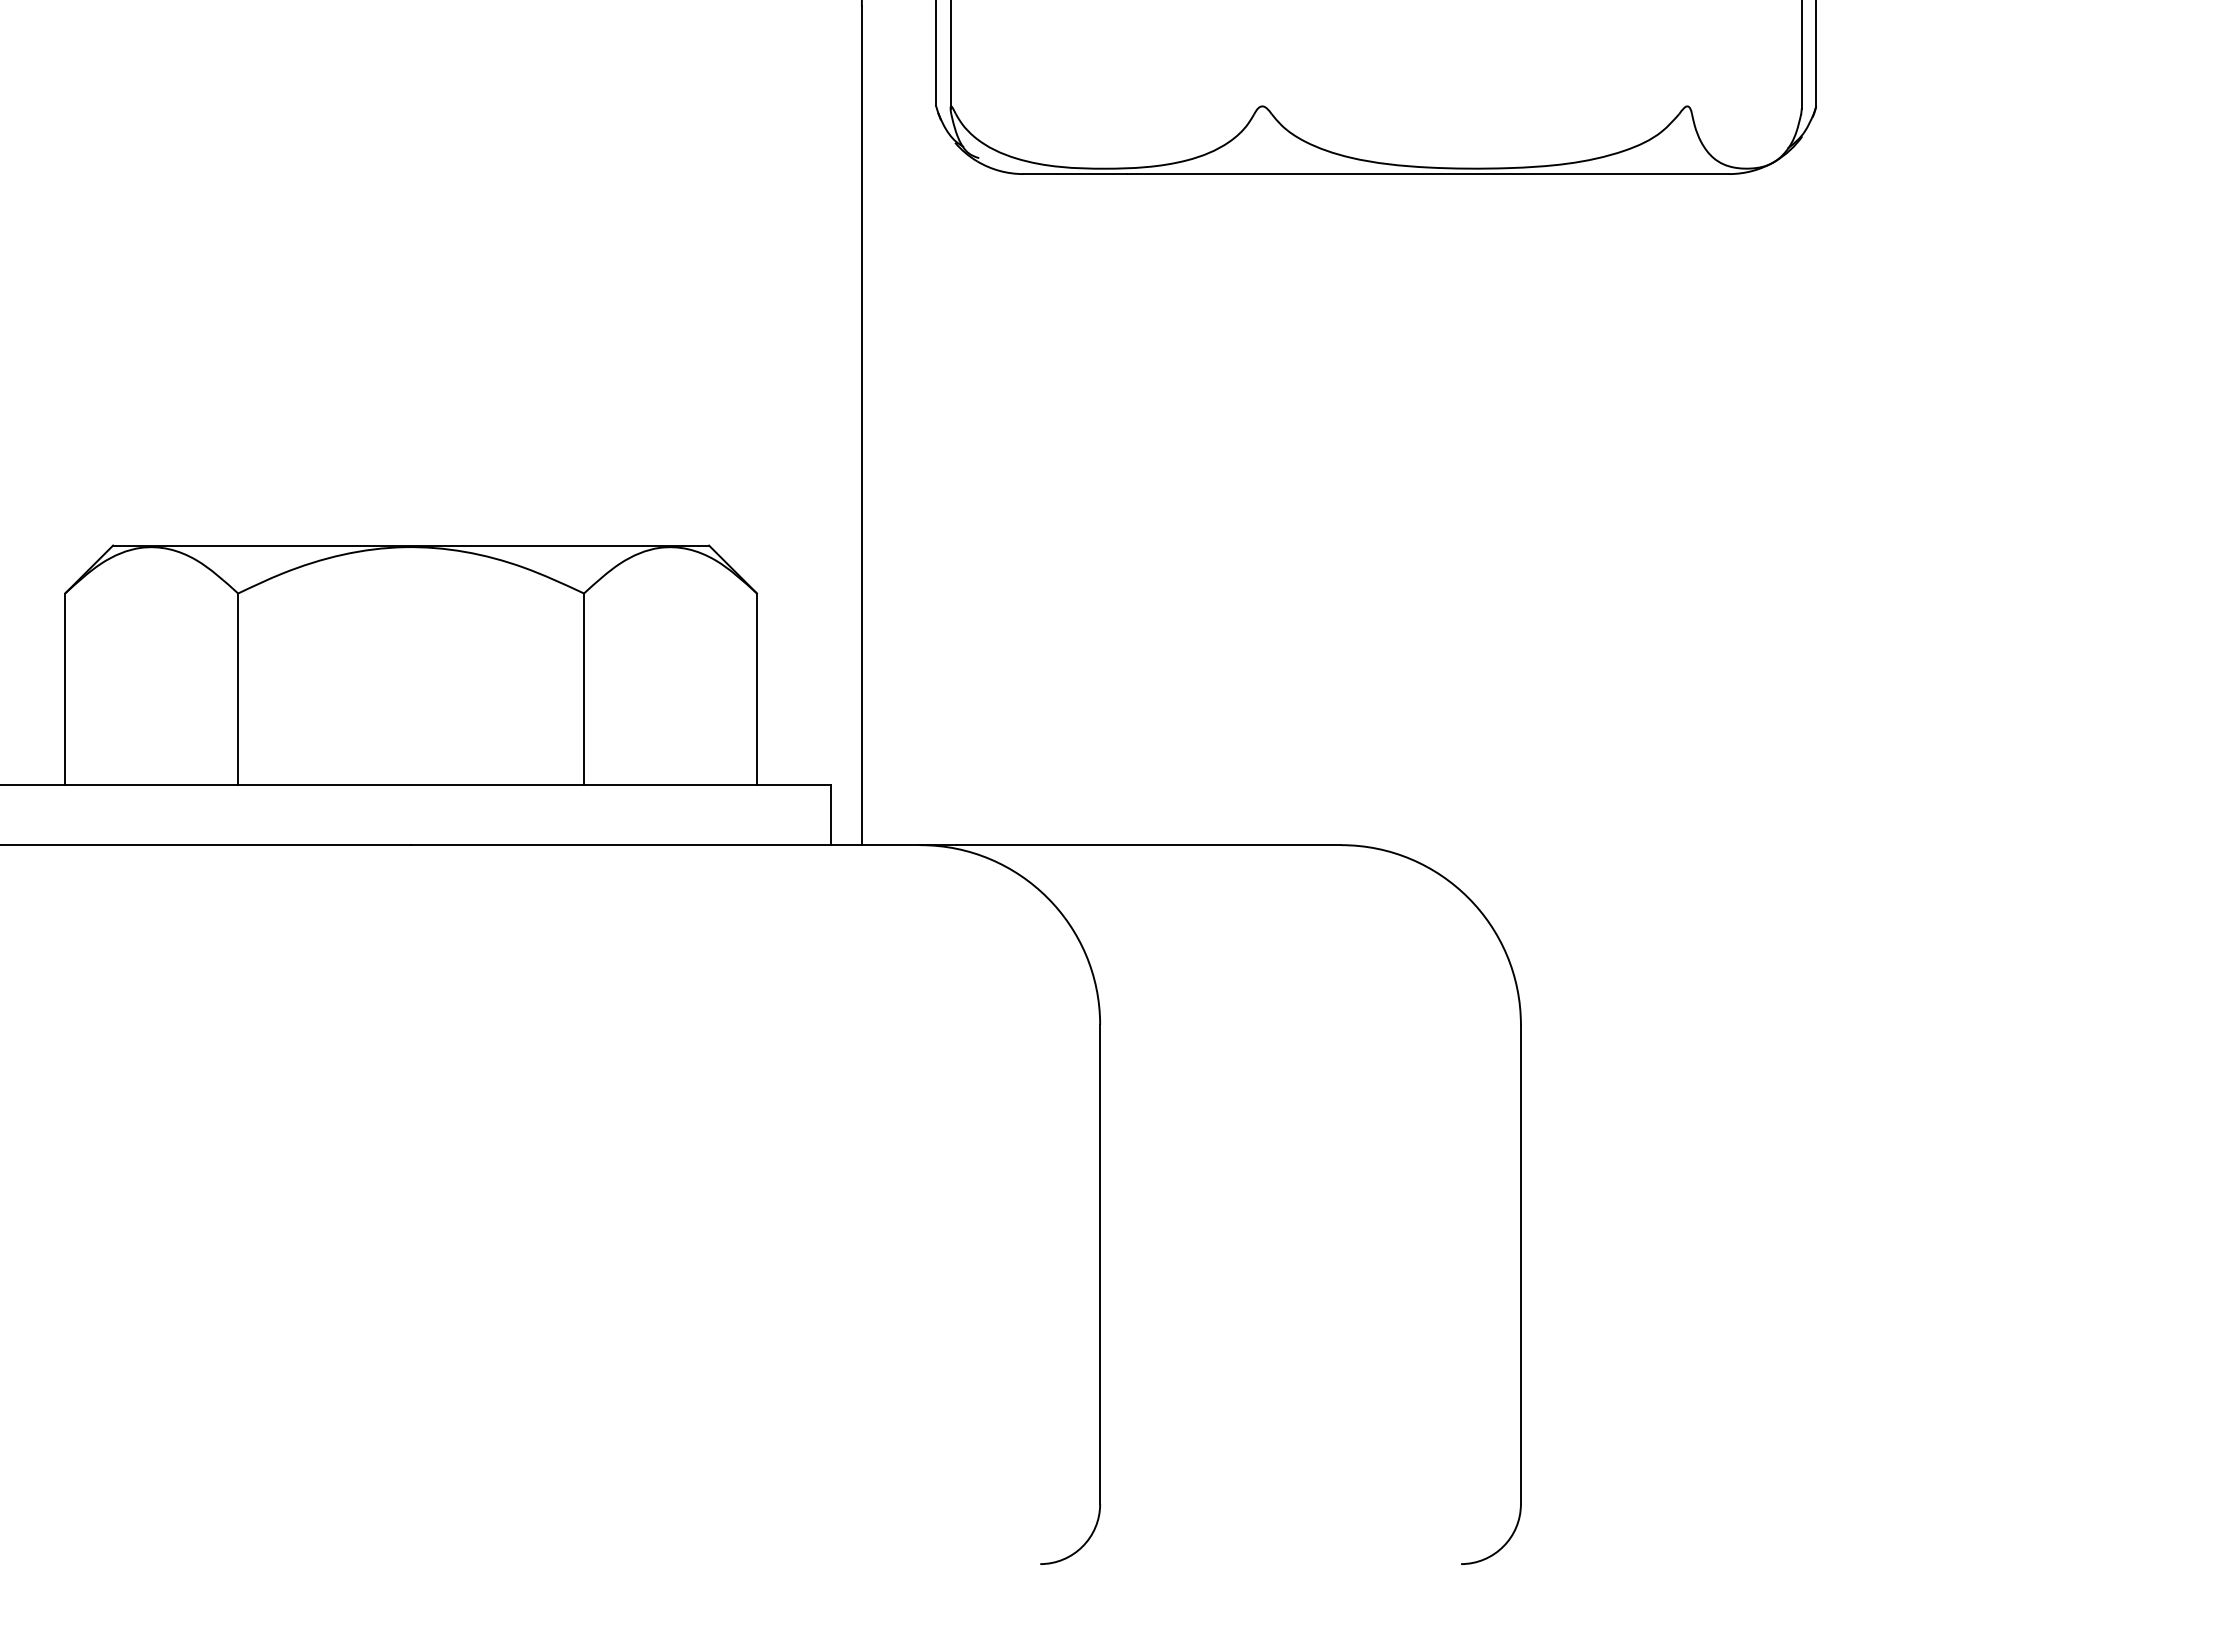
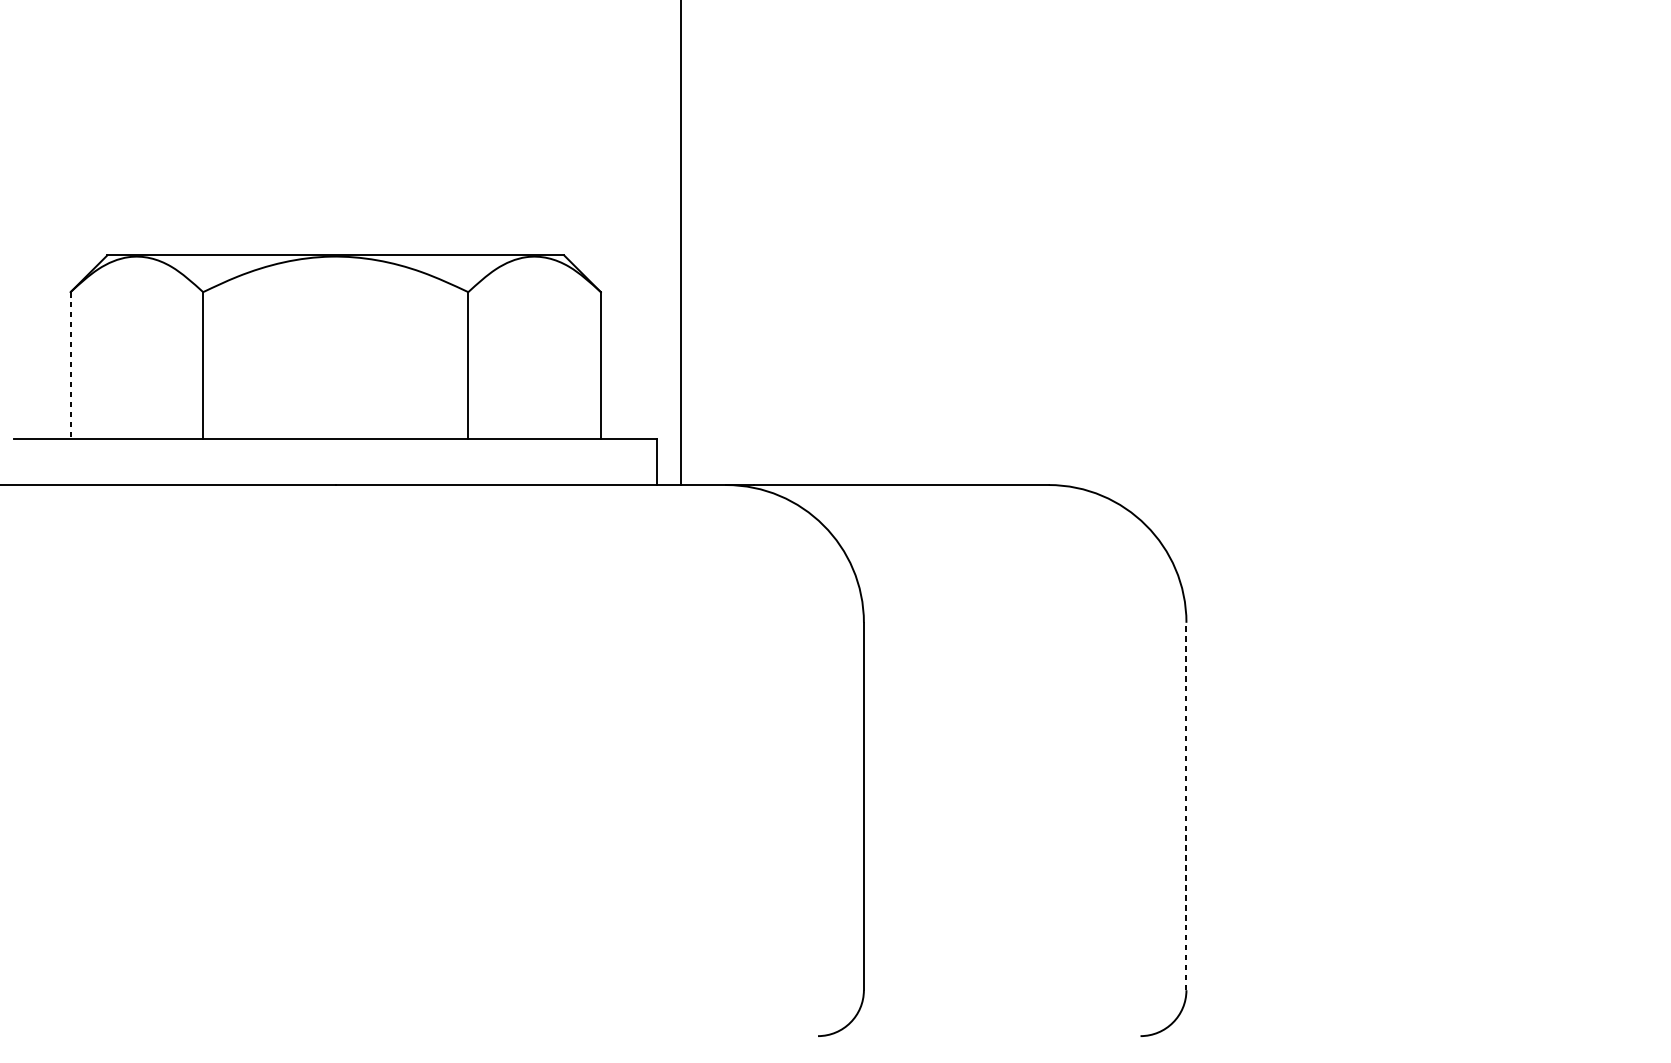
line: (65, 689) -> (70, 365), solid -> dashed
line: (1520, 1264) -> (1186, 806), solid -> dashed

